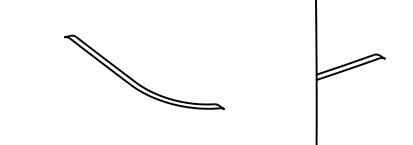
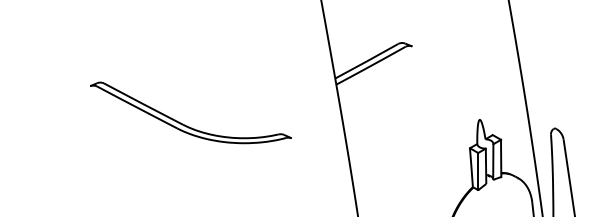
part: (138, 82) -> (185, 124), moved

